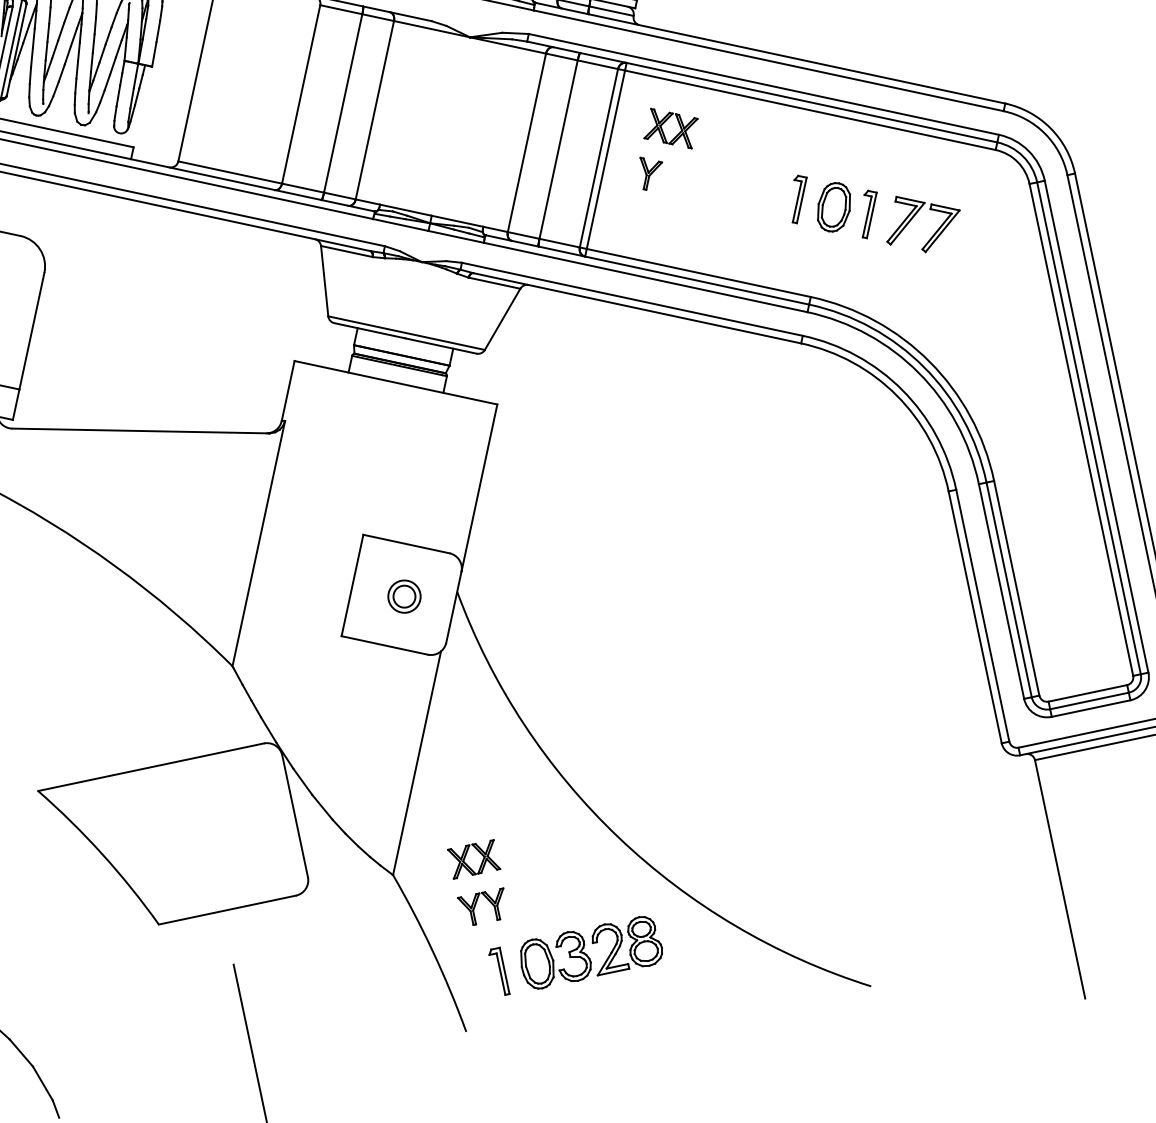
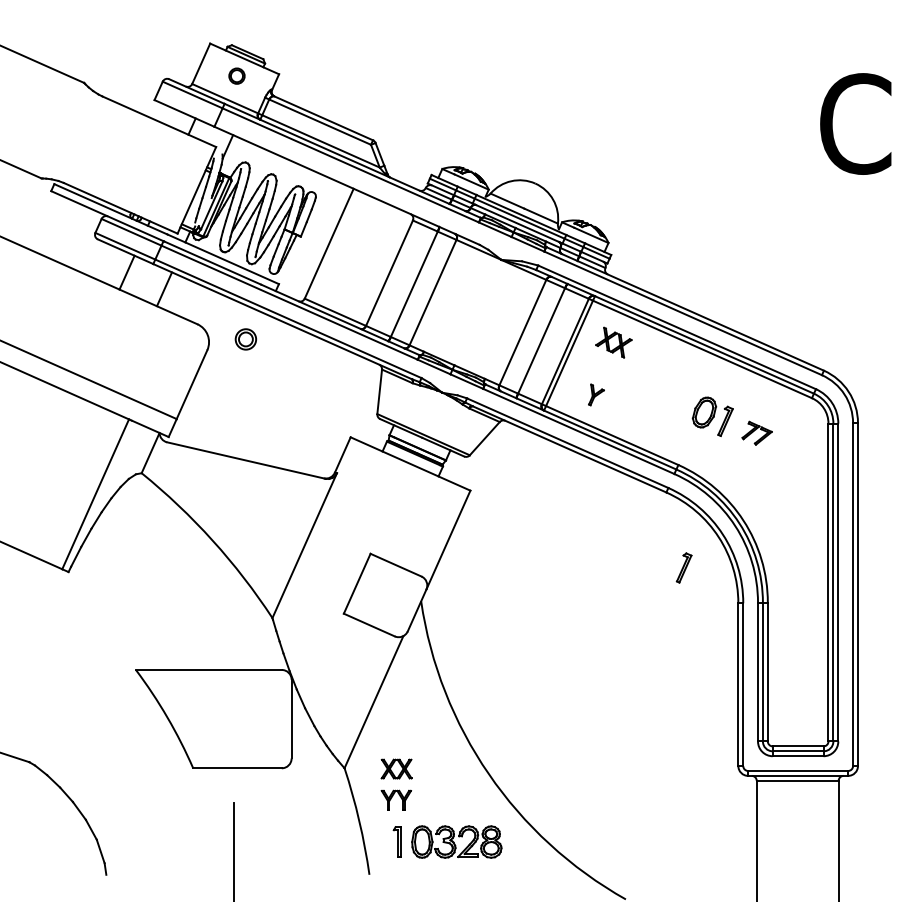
part: (651, 171) -> (596, 394), moved
part: (798, 198) -> (683, 567), moved
part: (921, 222) -> (756, 433), size x0.6
part: (403, 596) -> (245, 339), moved

